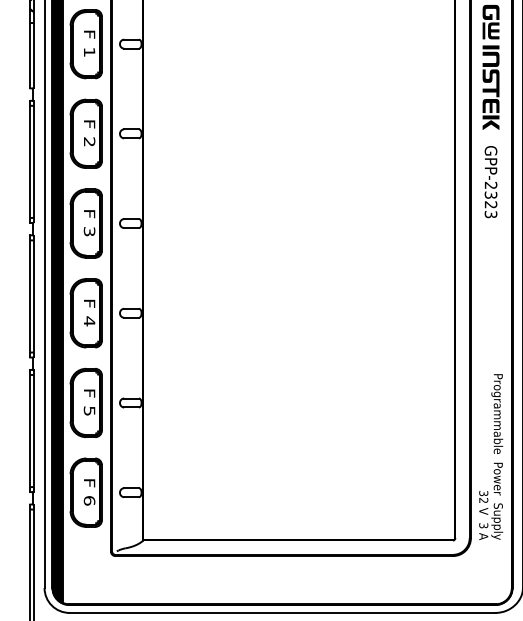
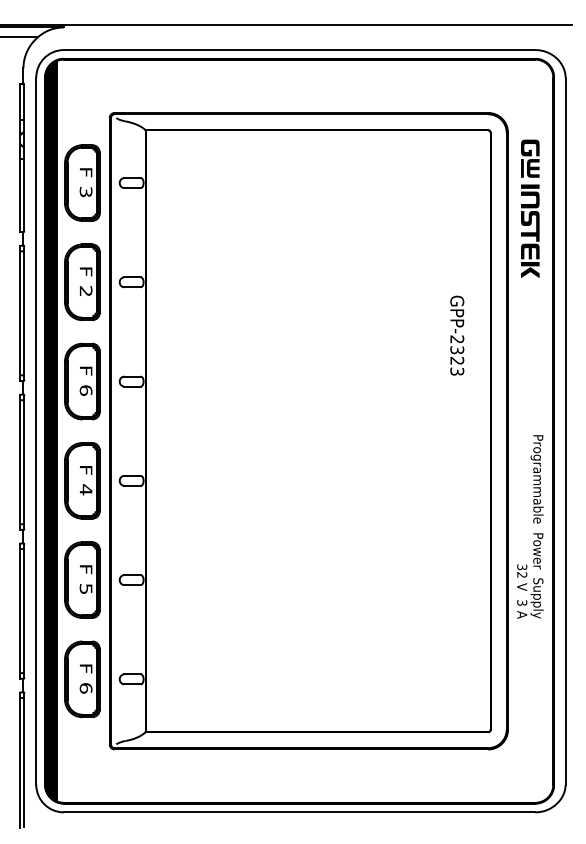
text: (89, 52) -> (85, 192), 1 -> 3
text: (491, 181) -> (457, 335), moved
text: (89, 231) -> (85, 390), 3 -> 6
text: (491, 456) -> (530, 526), moved

